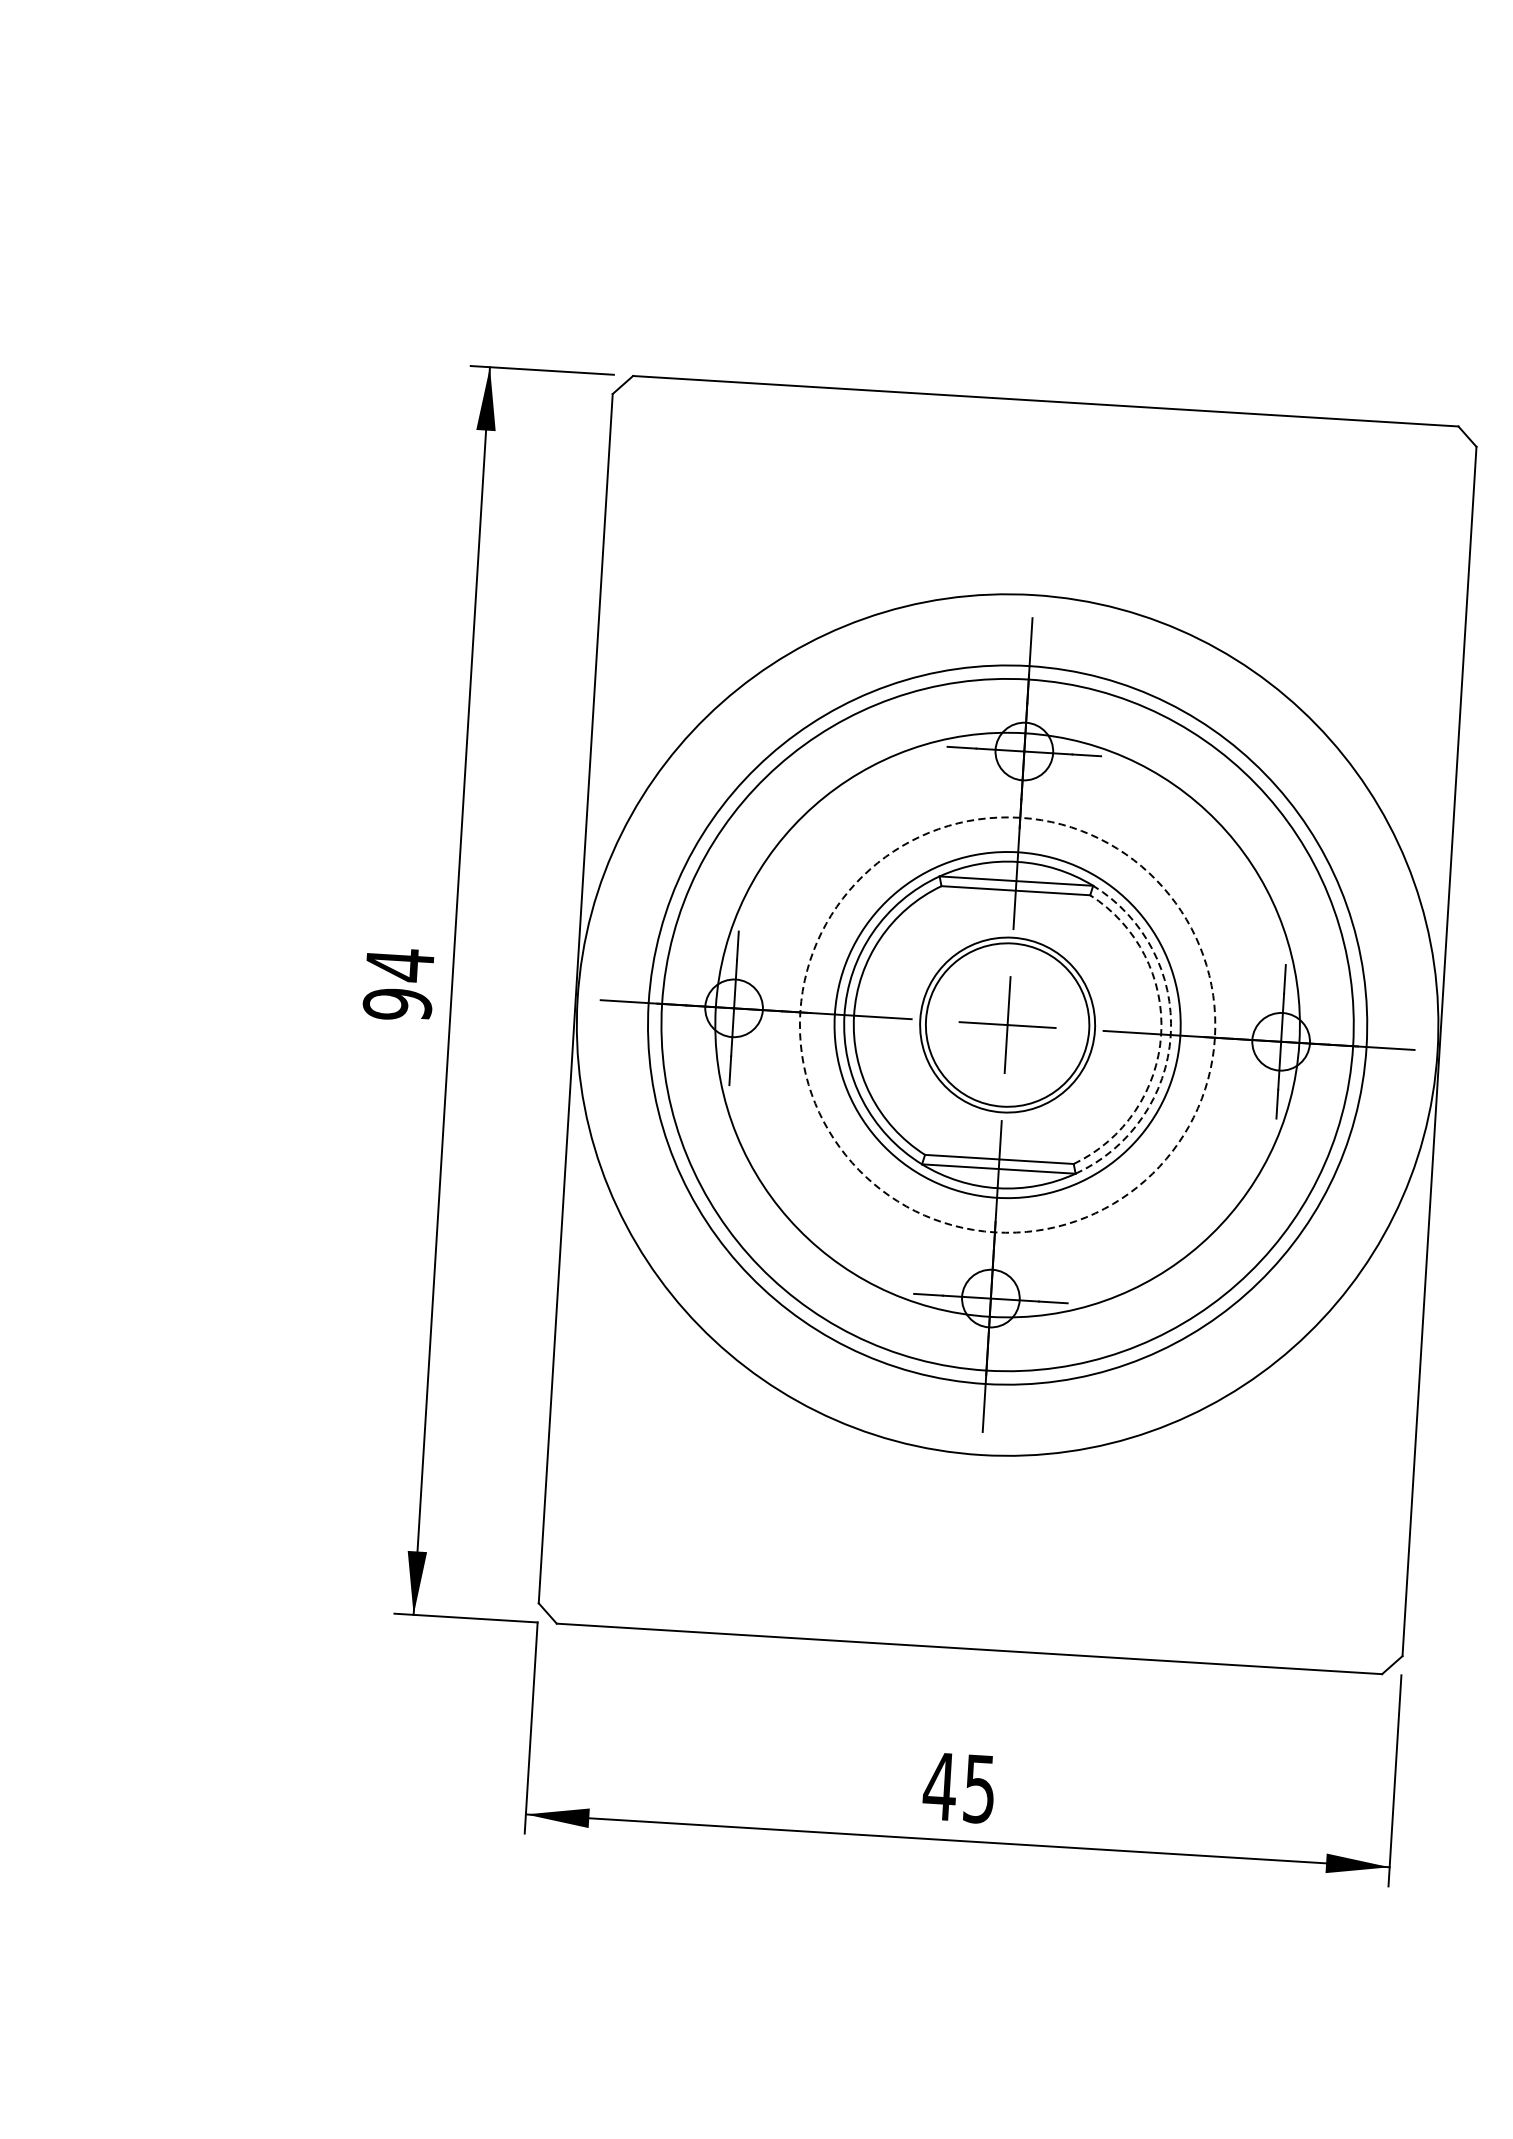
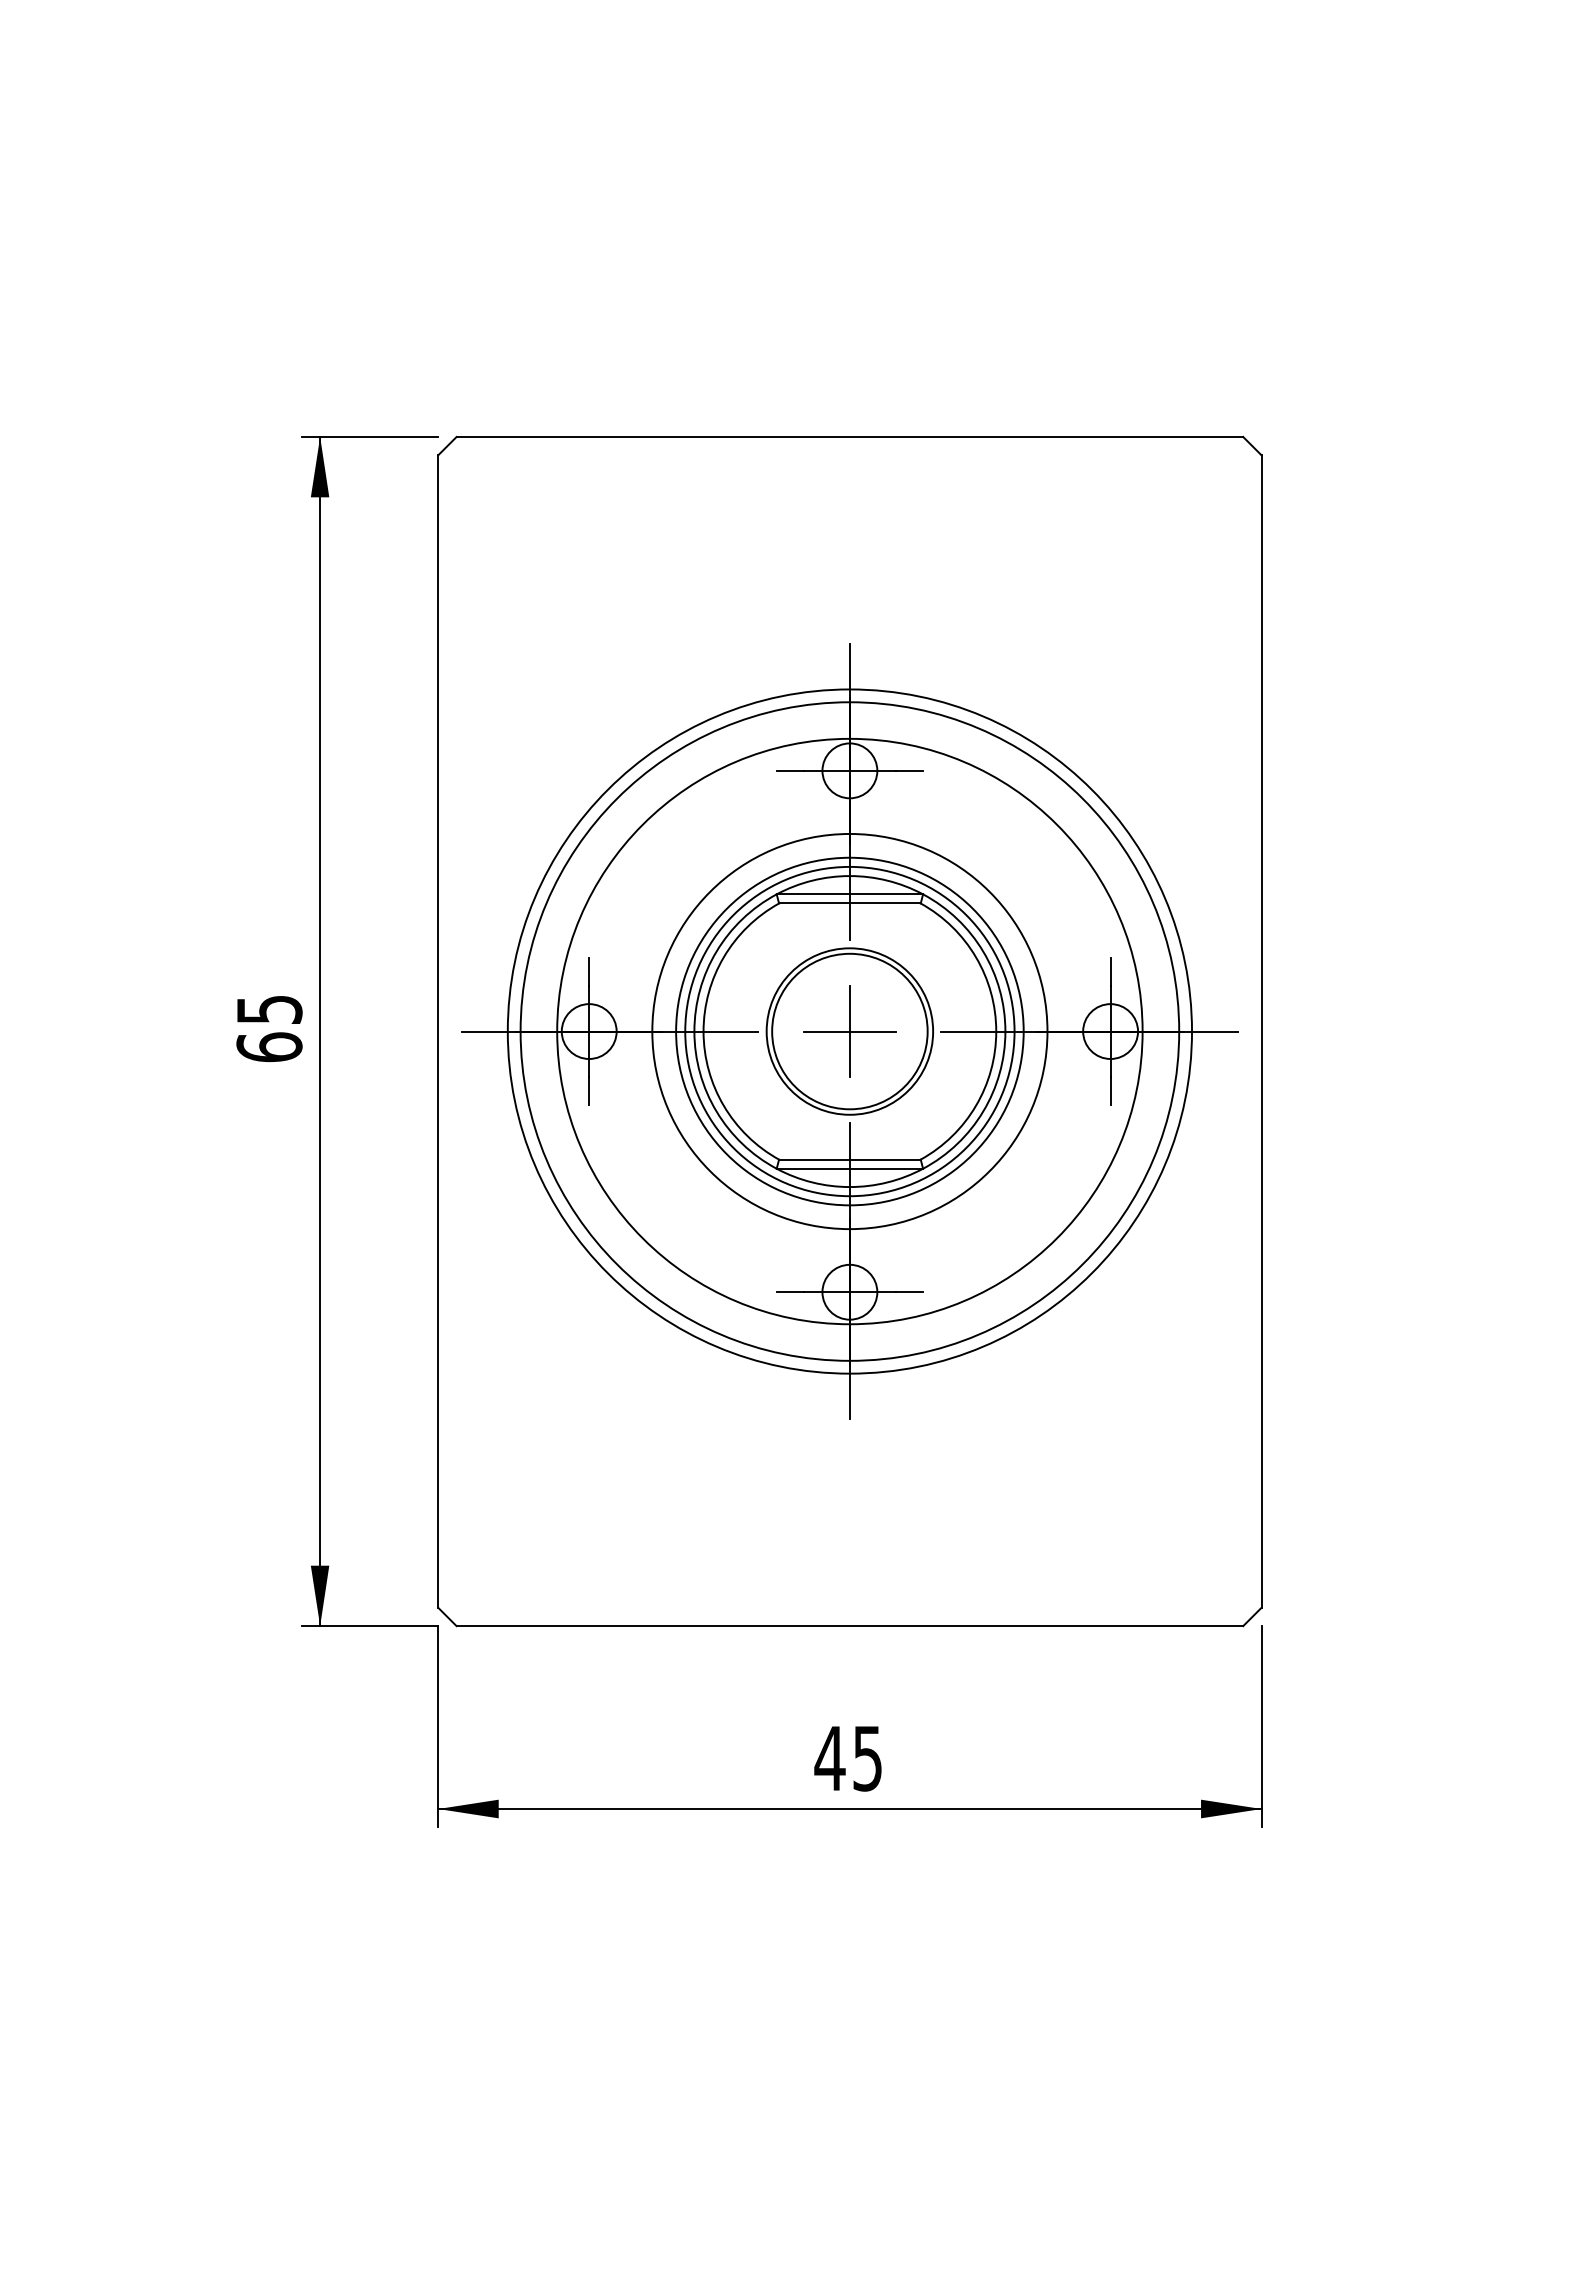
text: (398, 984) -> (269, 1028), 94 -> 65
circle: (1007, 1024) -> (849, 1031), dashed -> solid
circle: (1007, 1024) -> (849, 1031), size x0.62
circle: (1007, 1024) -> (849, 1031), size x0.71
arc: (1161, 1034) -> (996, 1031), dashed -> solid
arc: (1170, 1035) -> (1005, 1031), dashed -> solid

